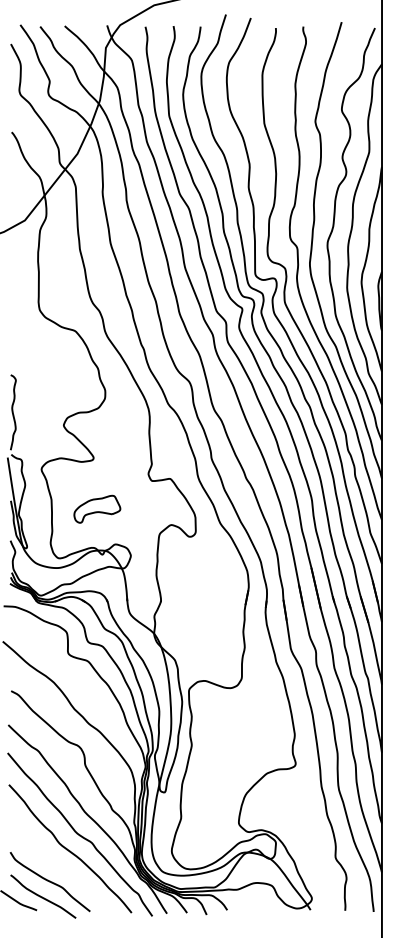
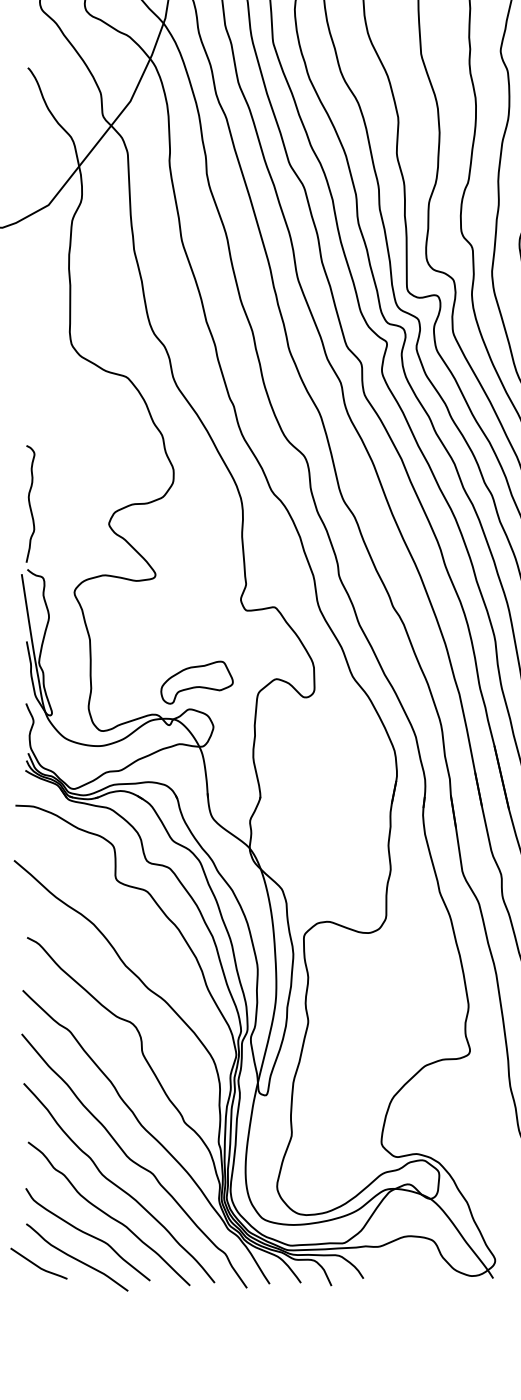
part: (97, 508) -> (197, 681), moved
curve: (63, 868) -> (108, 1213), added

